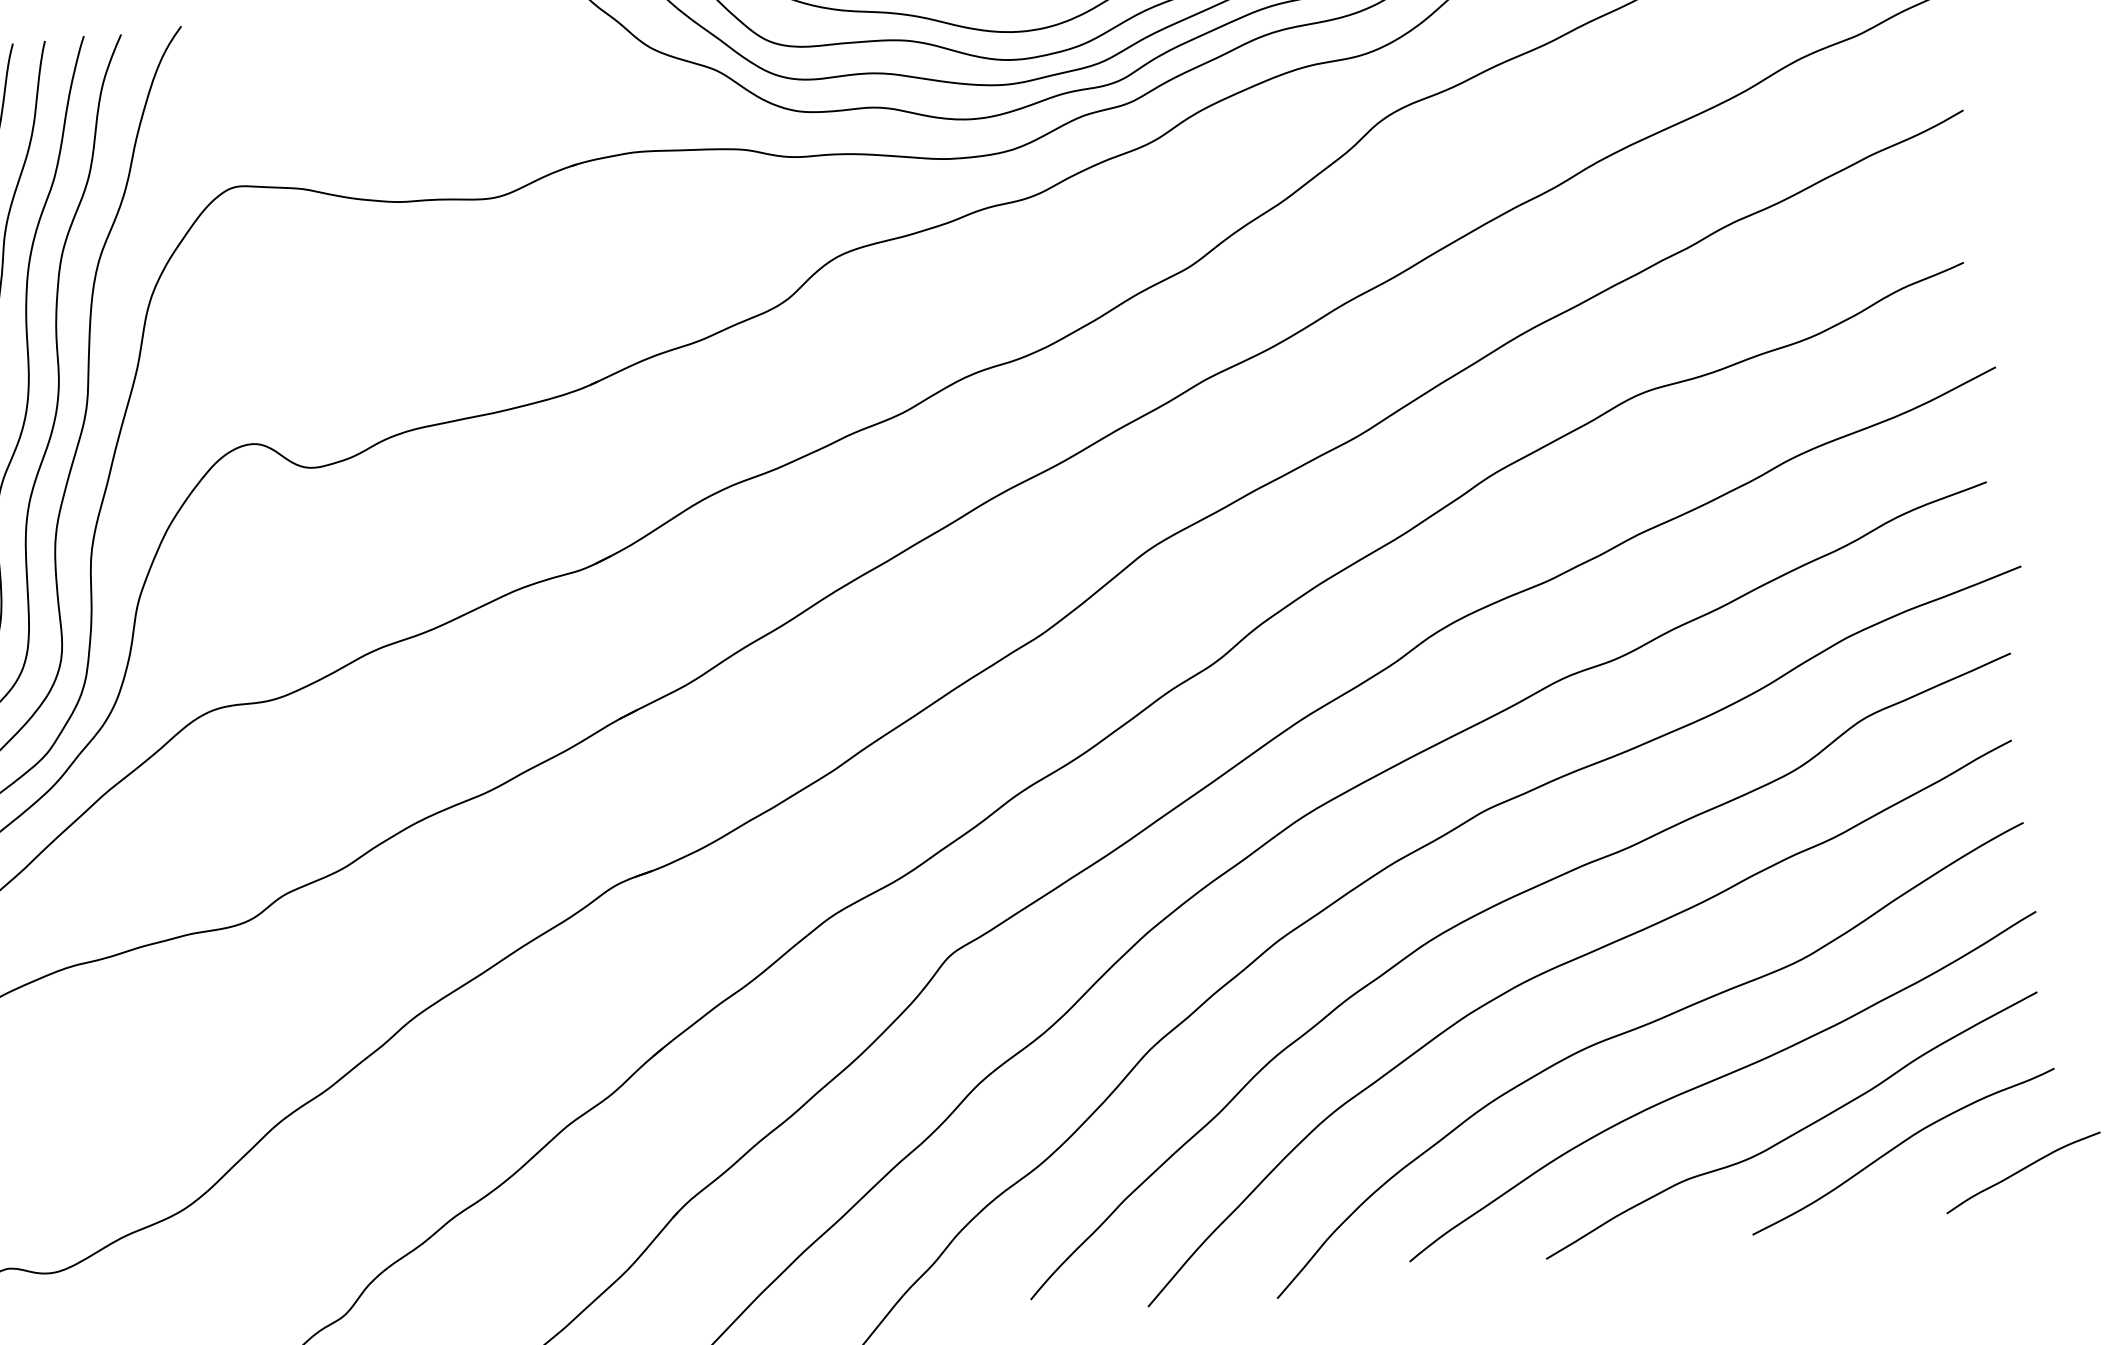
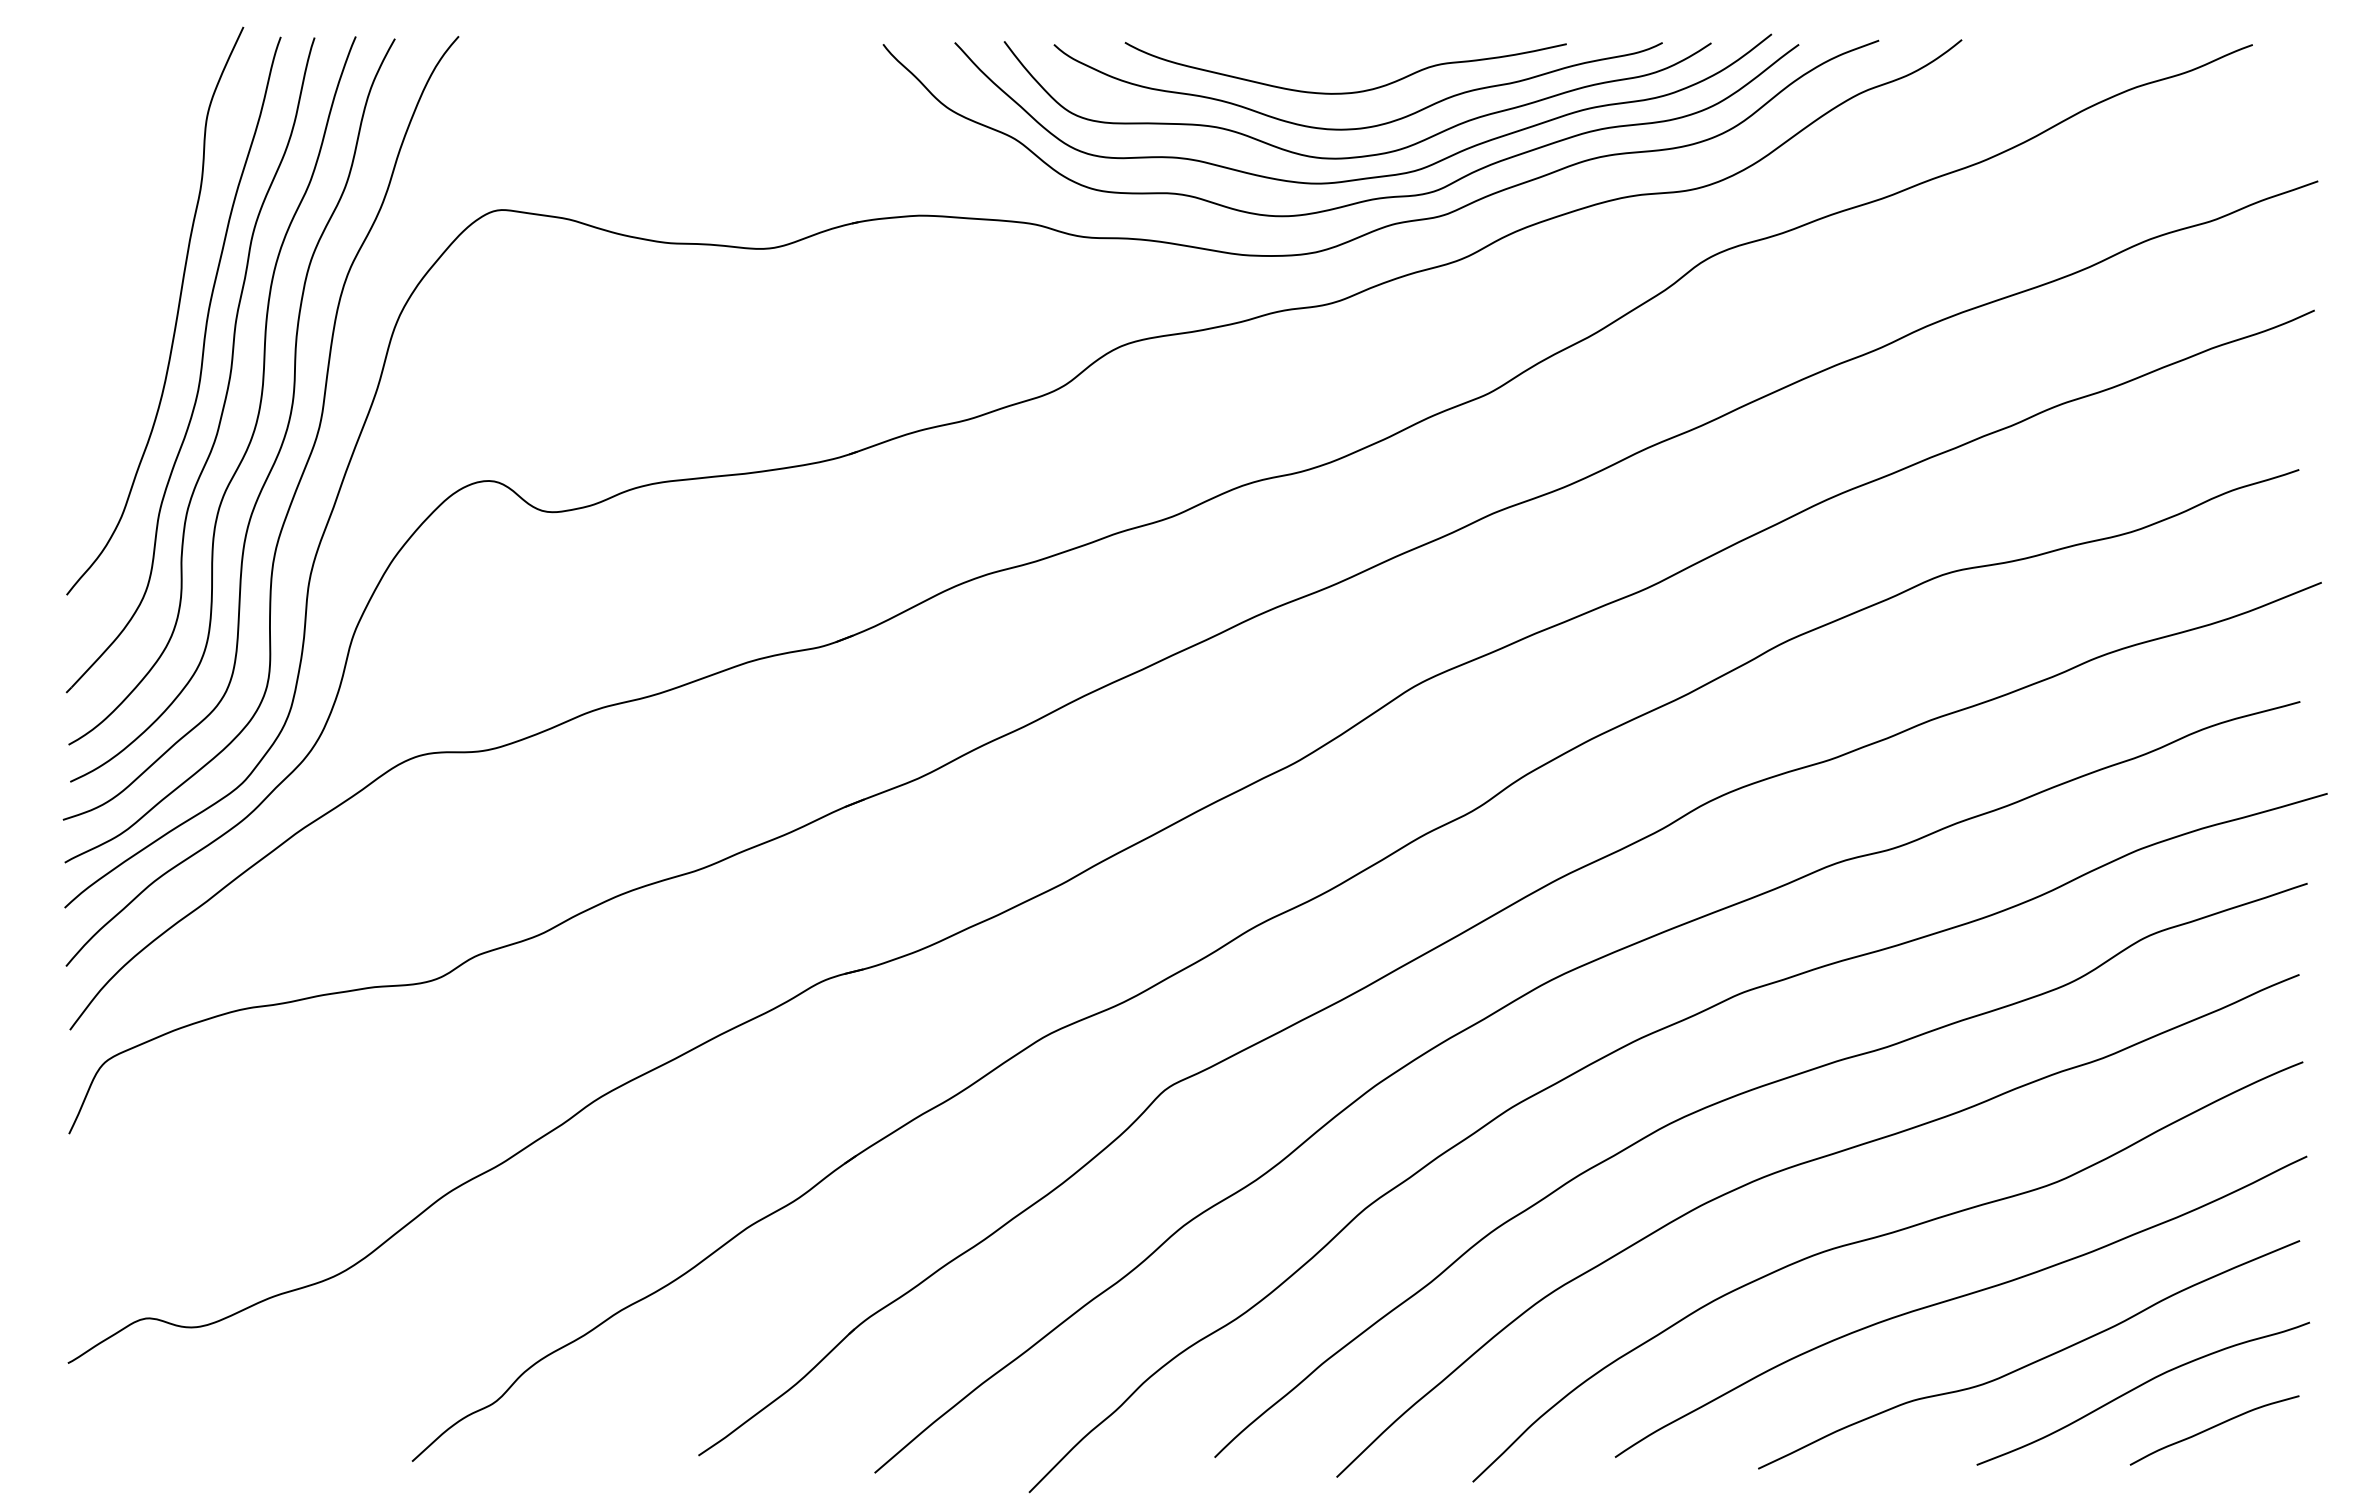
curve: (2021, 1171) -> (2212, 1428), moved

